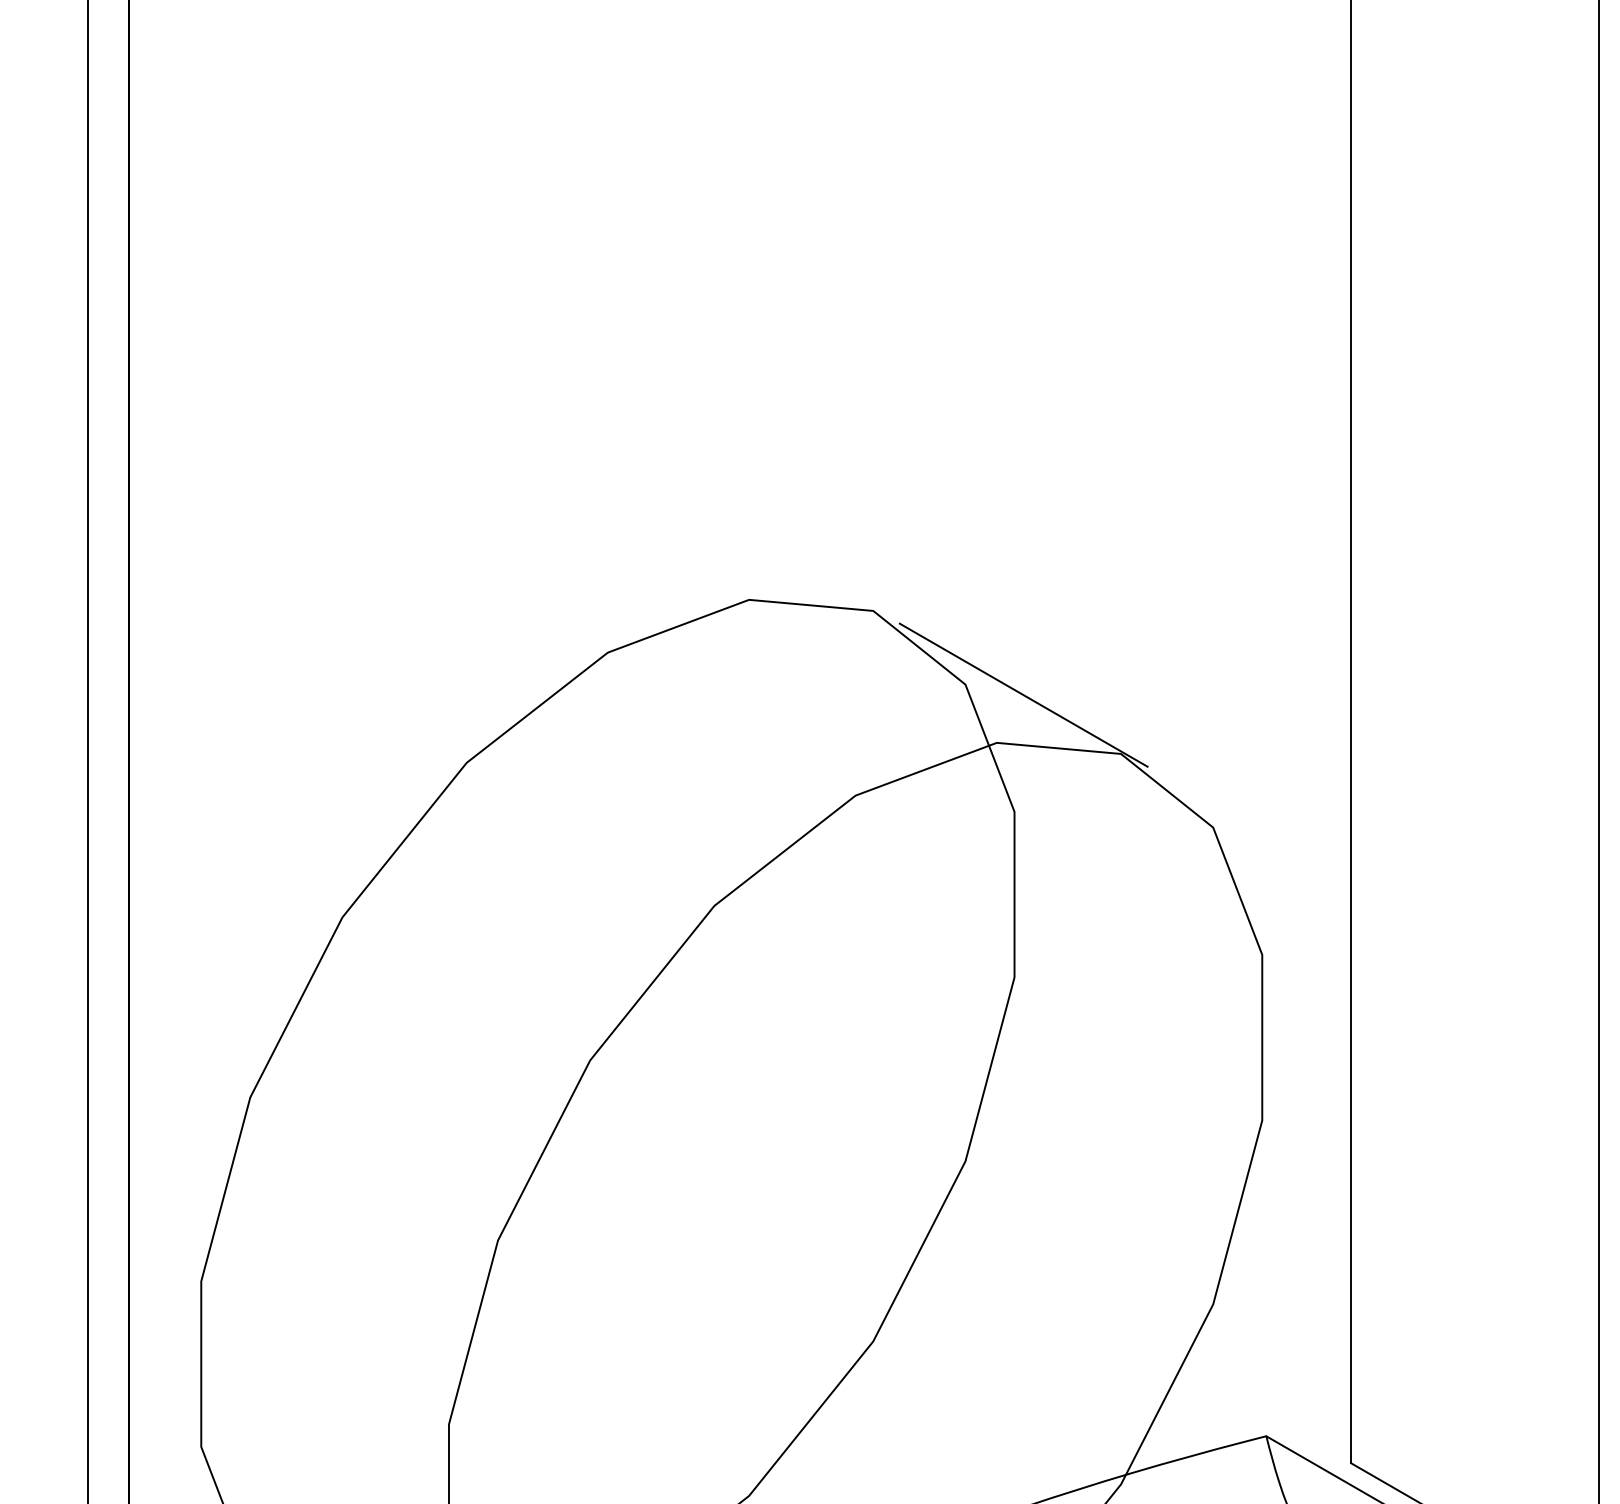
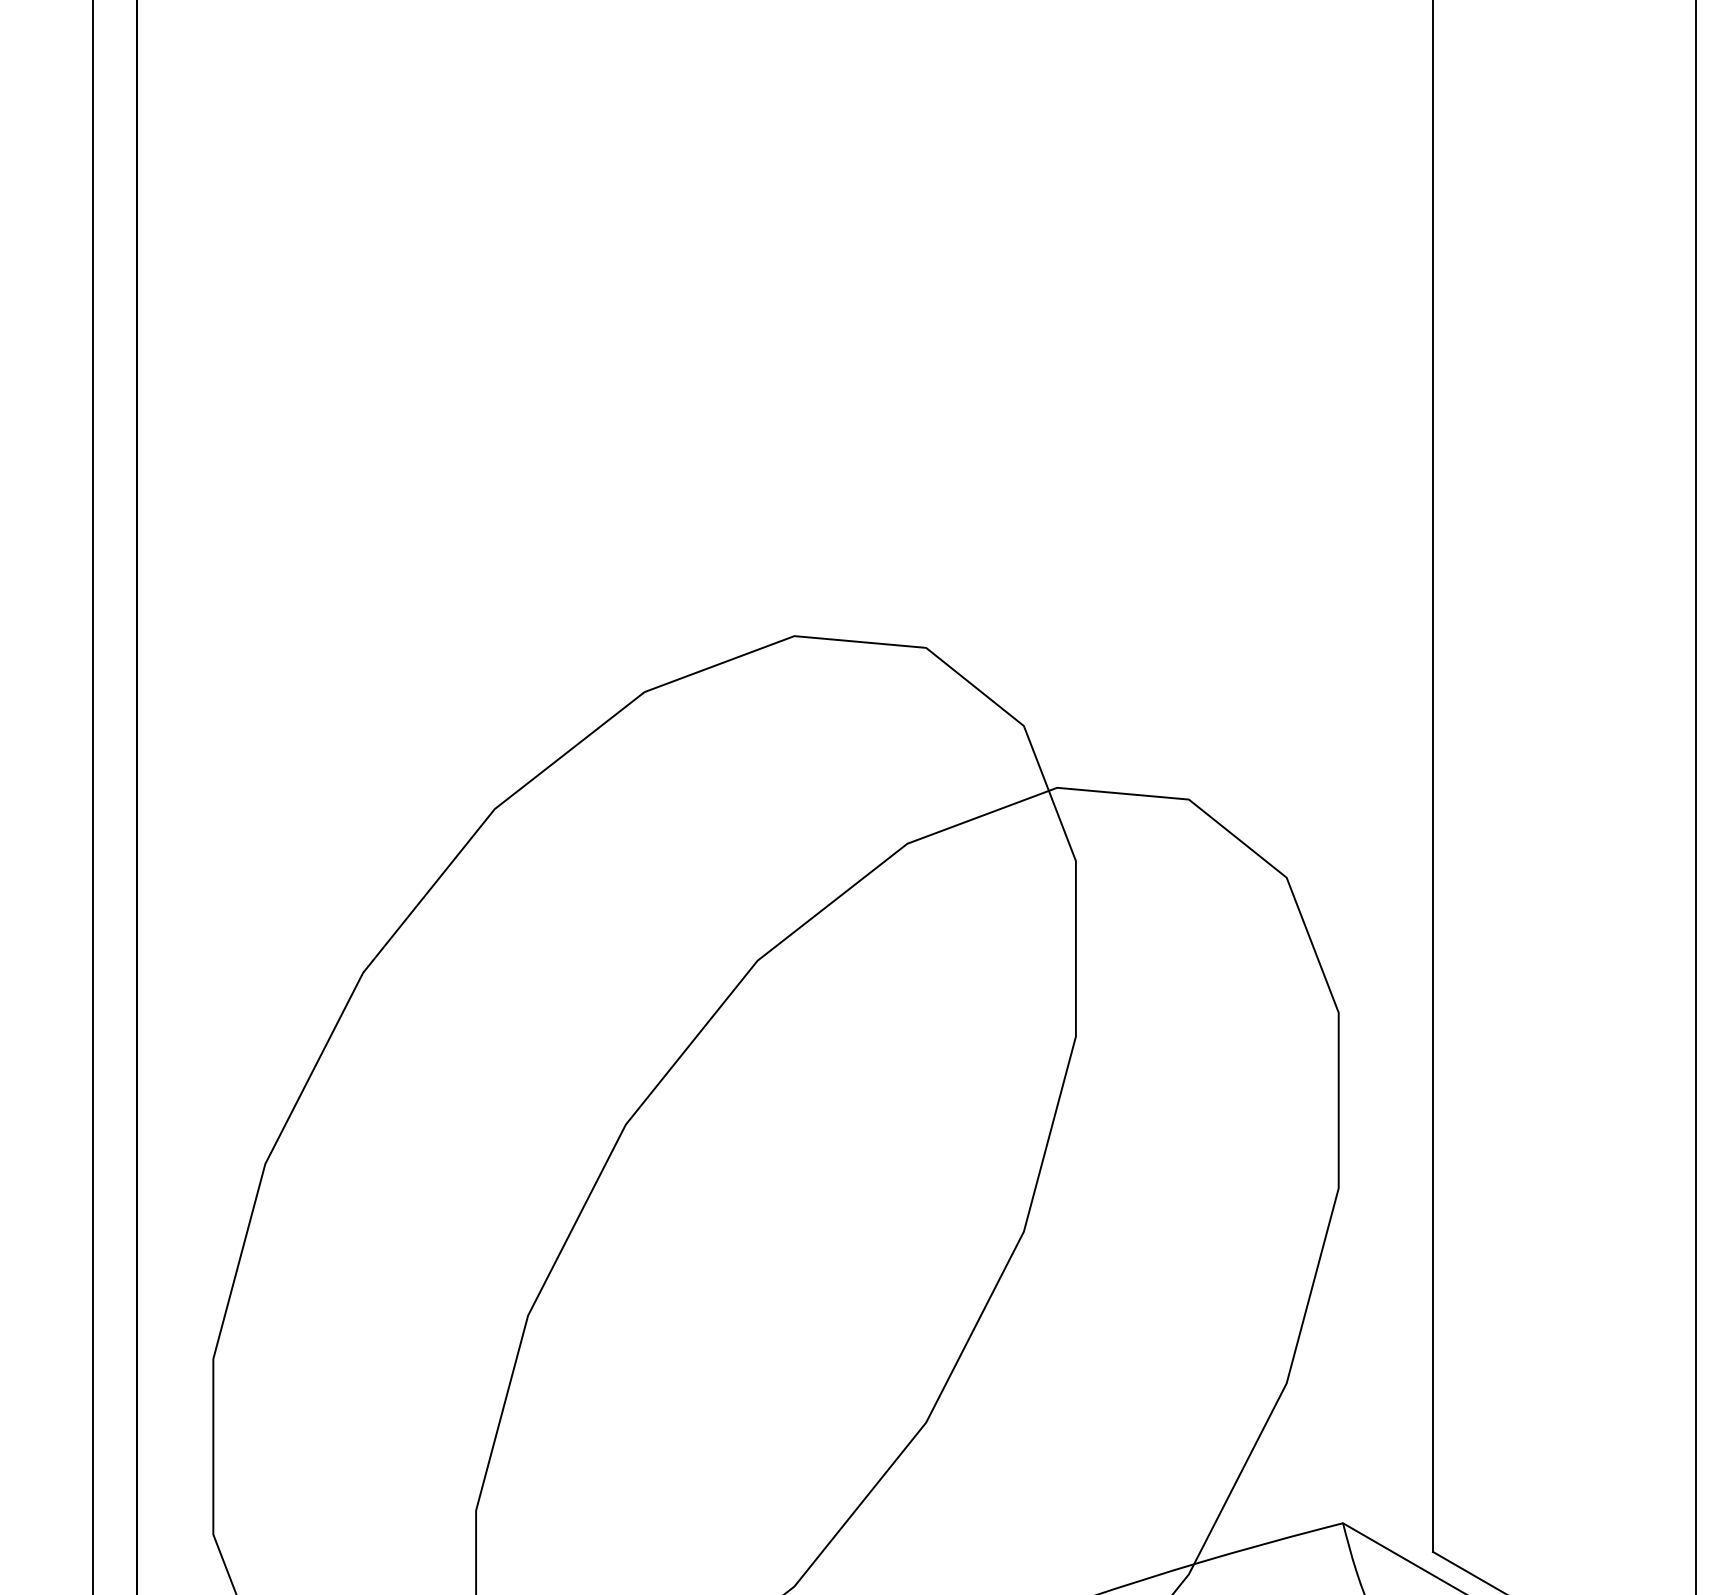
line: (1023, 695) -> (1085, 737), removed

